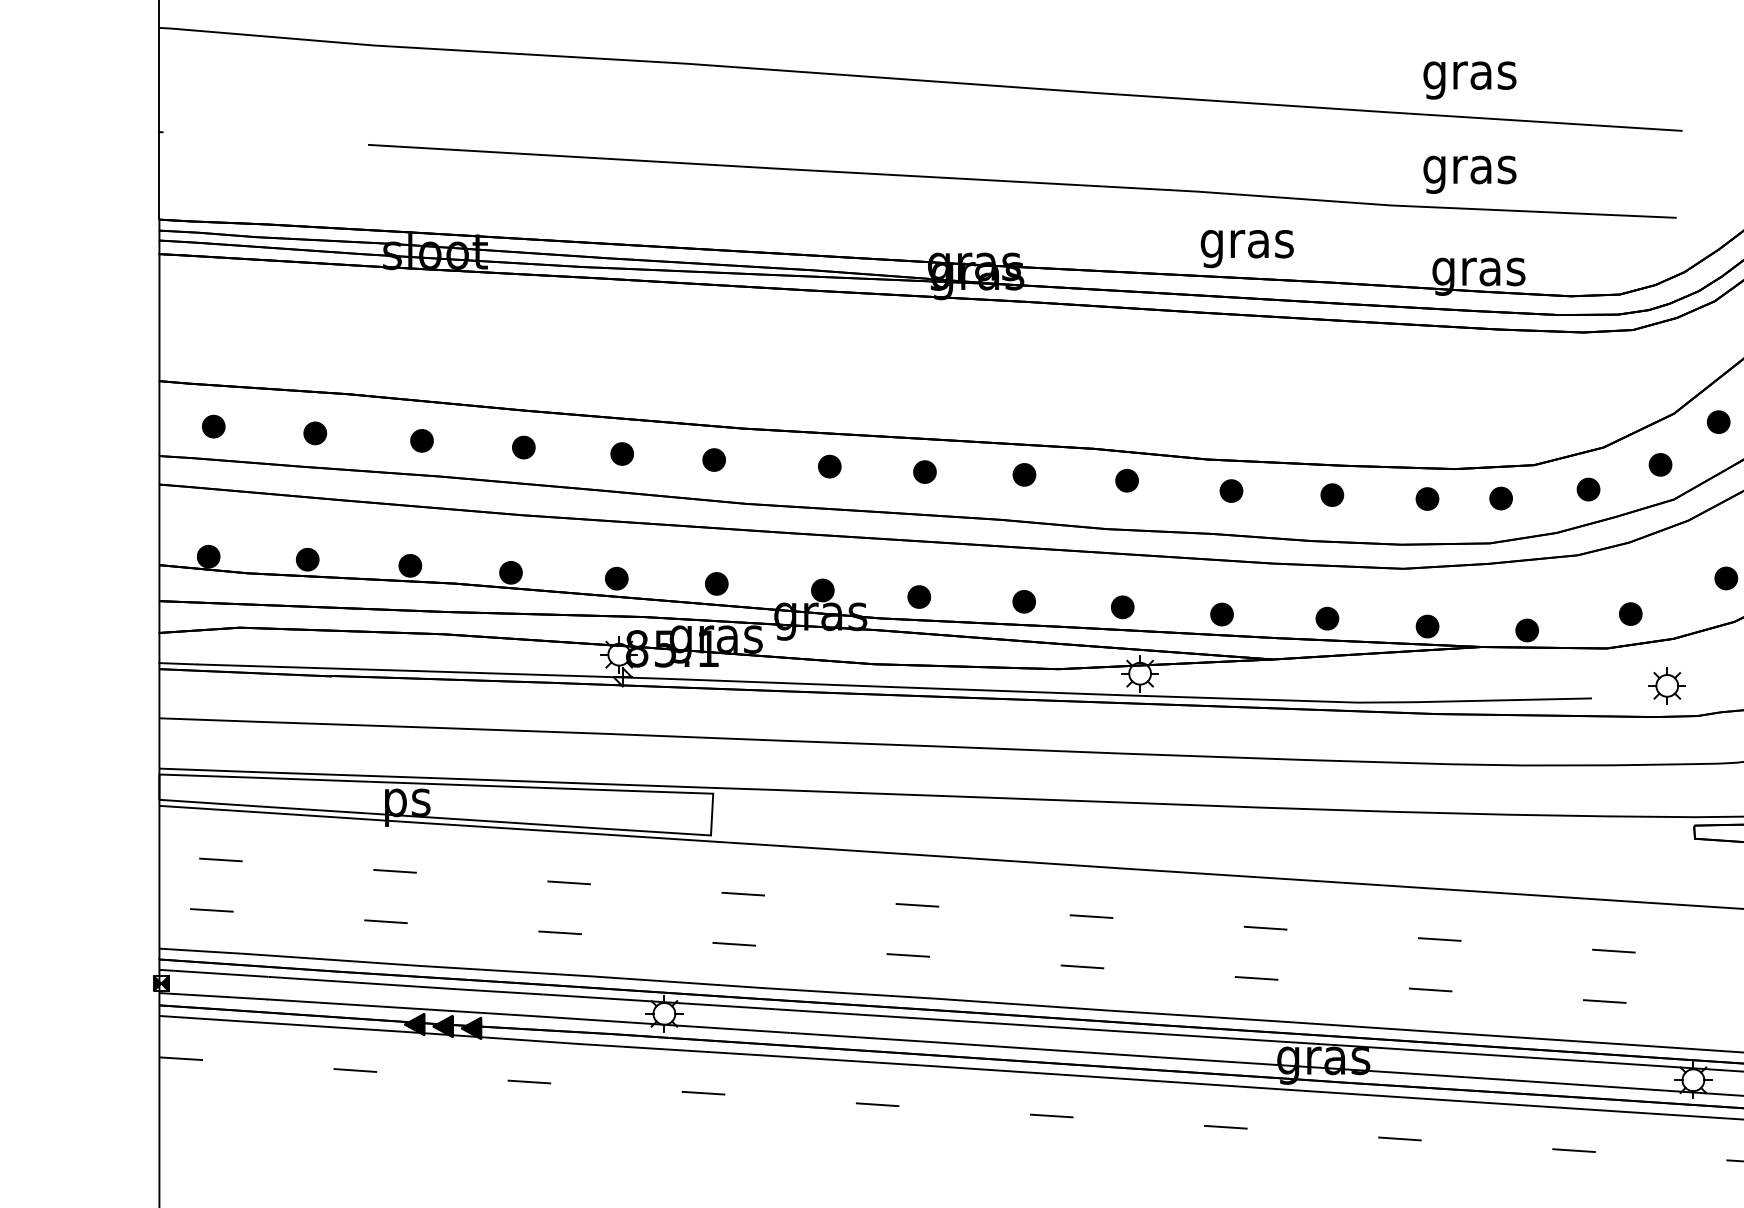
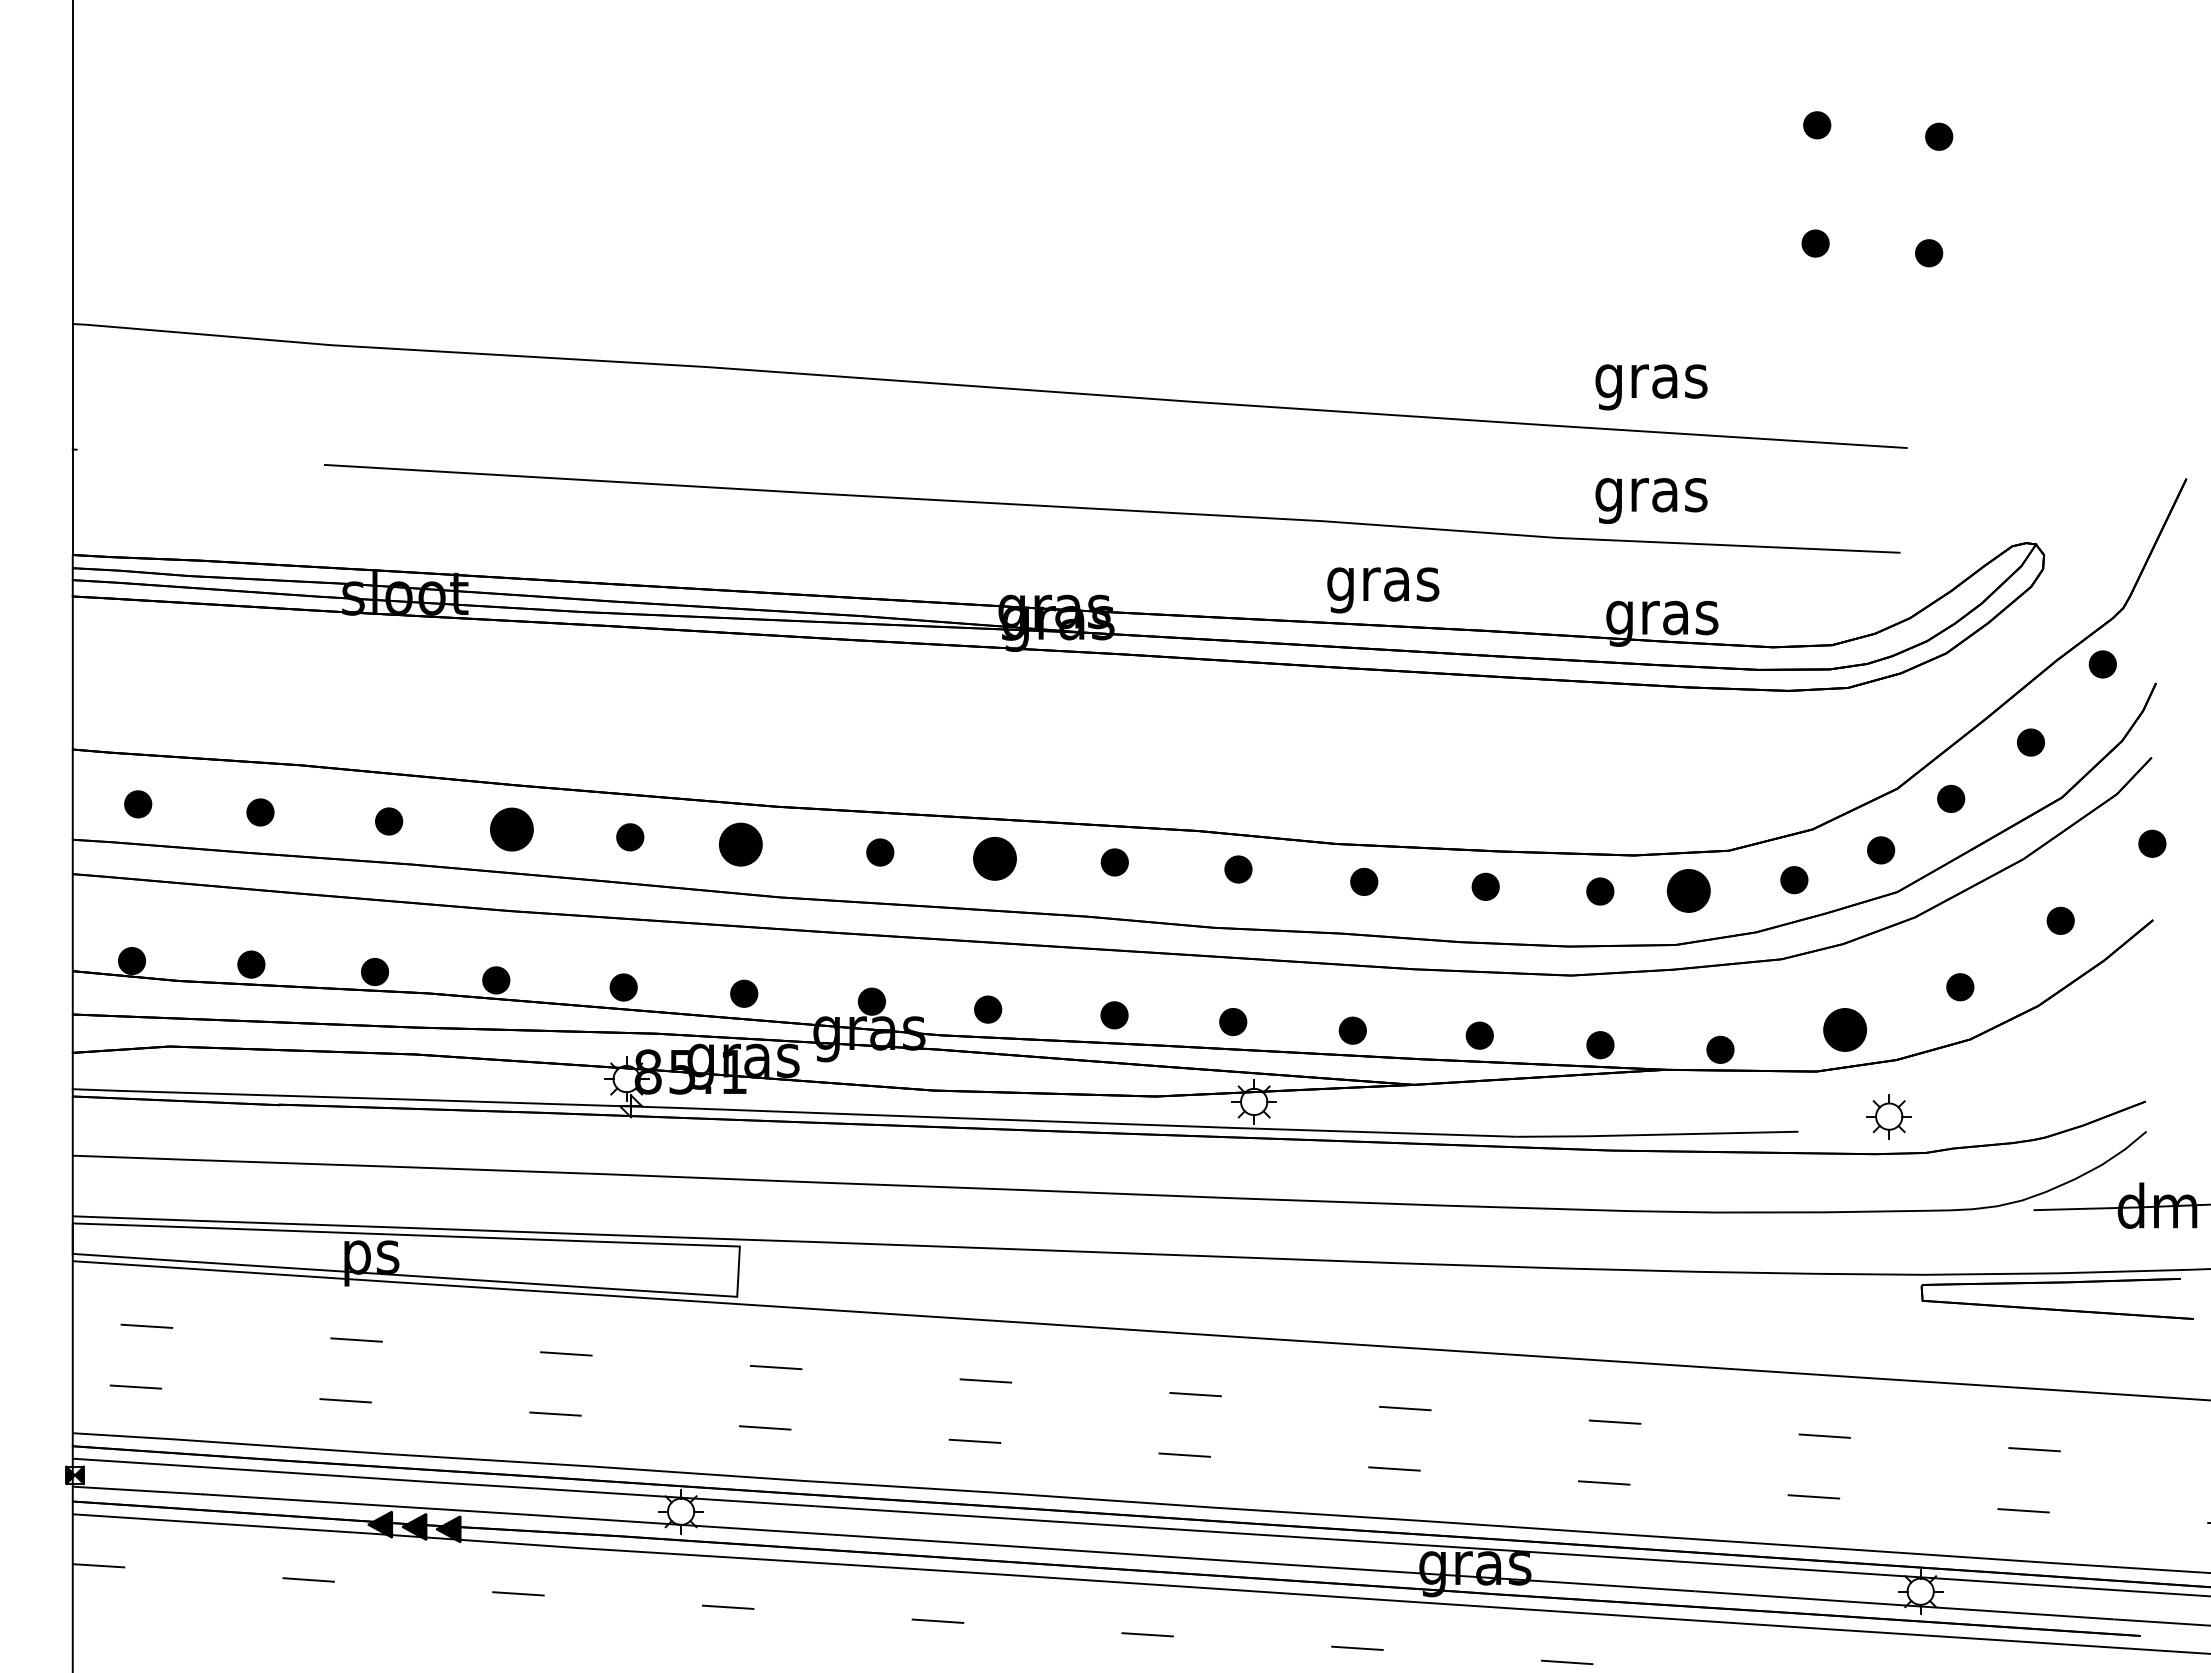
part: (523, 447) -> (511, 829), size x1.6
part: (714, 459) -> (741, 844), size x1.6
part: (924, 472) -> (994, 859), size x1.6
part: (1501, 498) -> (1689, 890), size x1.6
part: (1630, 614) -> (1845, 1030), size x1.6

